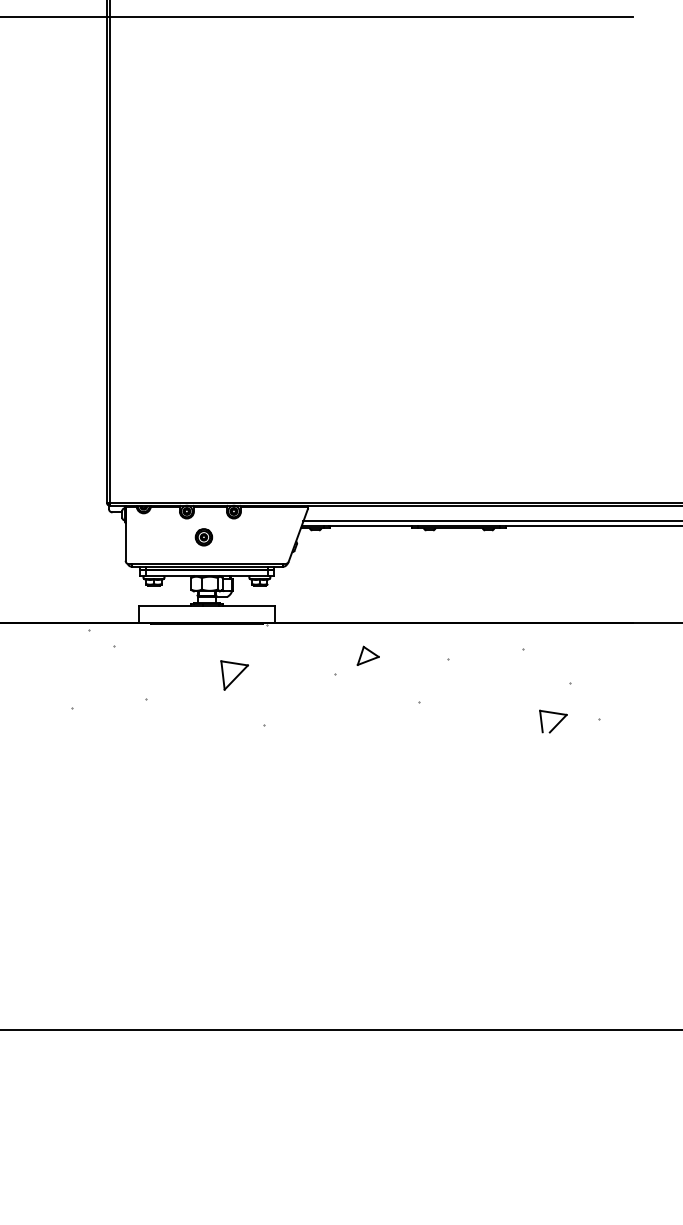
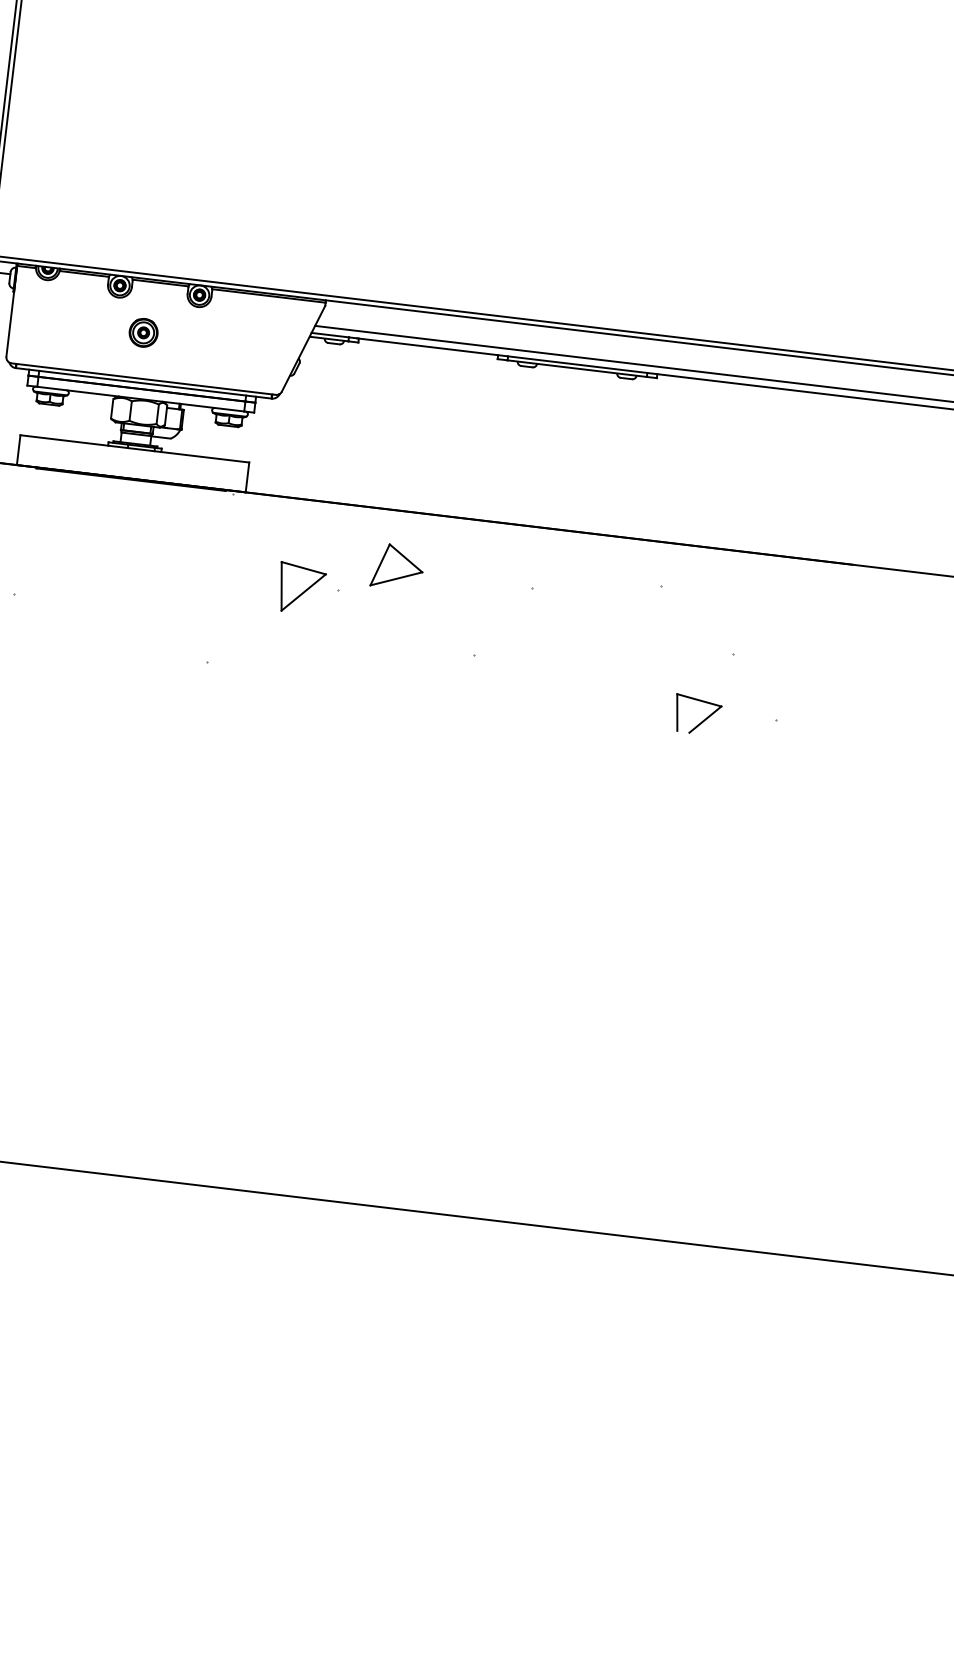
part: (367, 655) -> (396, 565), size x1.4
part: (234, 675) -> (301, 588), moved

